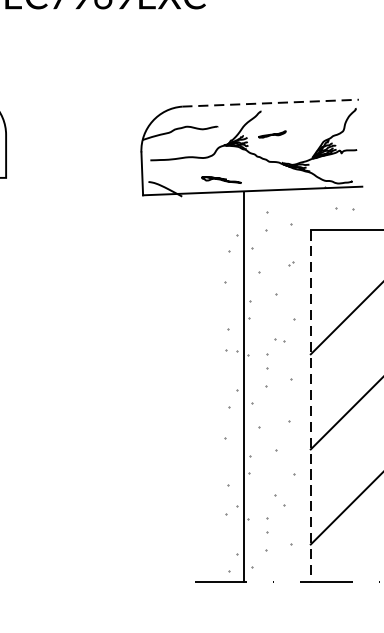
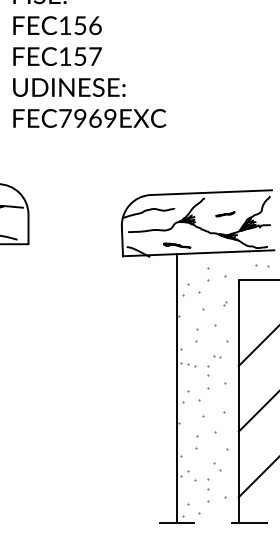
line: (271, 102) -> (211, 192), dashed -> solid
line: (272, 134) -> (225, 214), moved
line: (243, 386) -> (176, 388), moved
line: (310, 407) -> (238, 402), dashed -> solid

